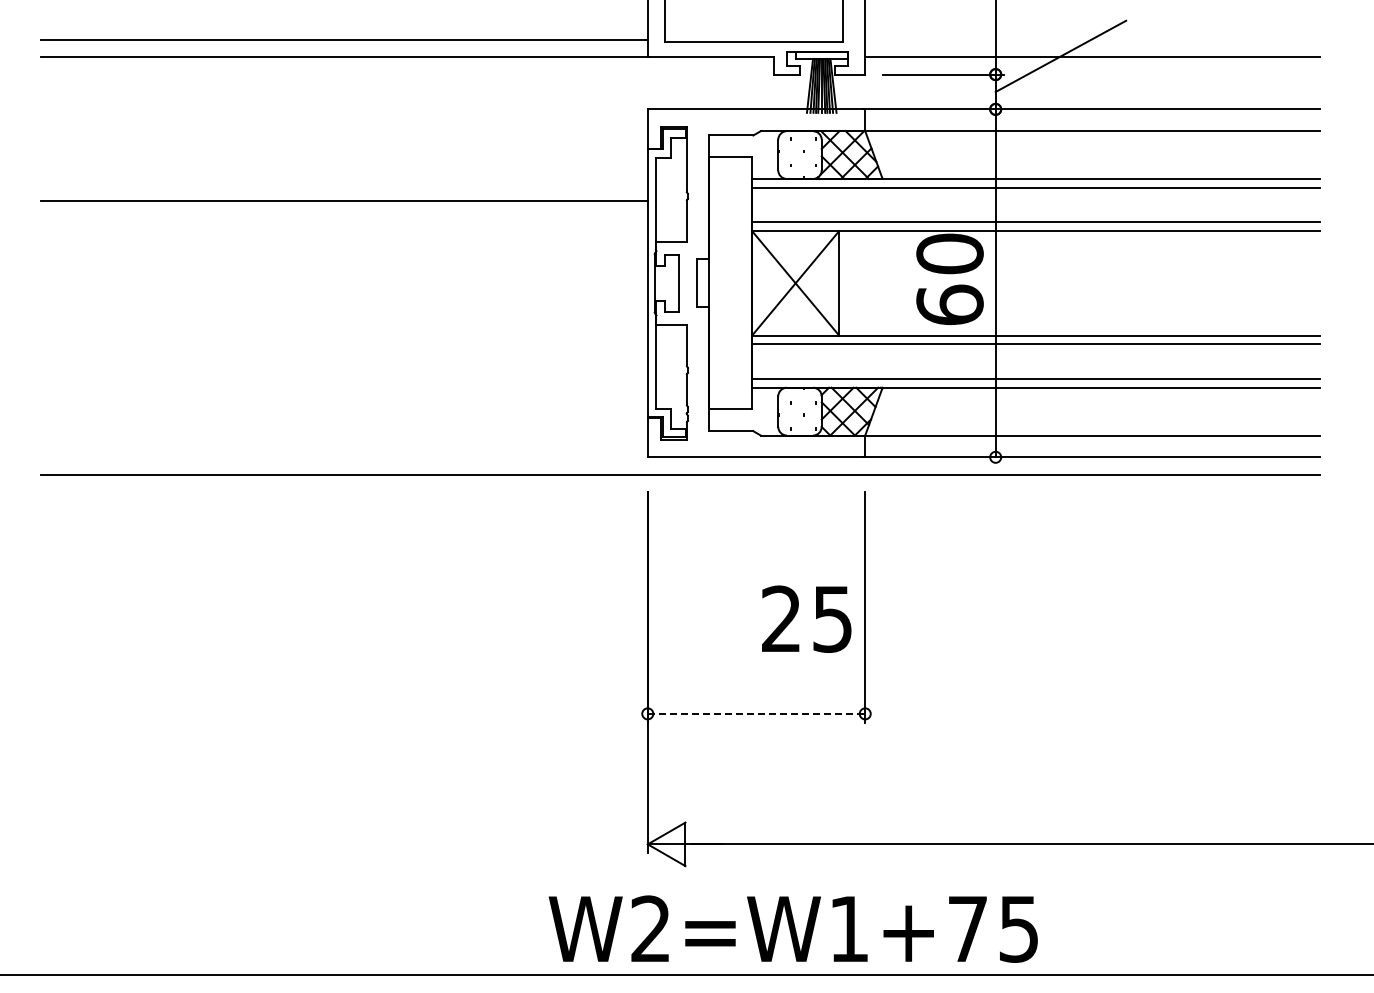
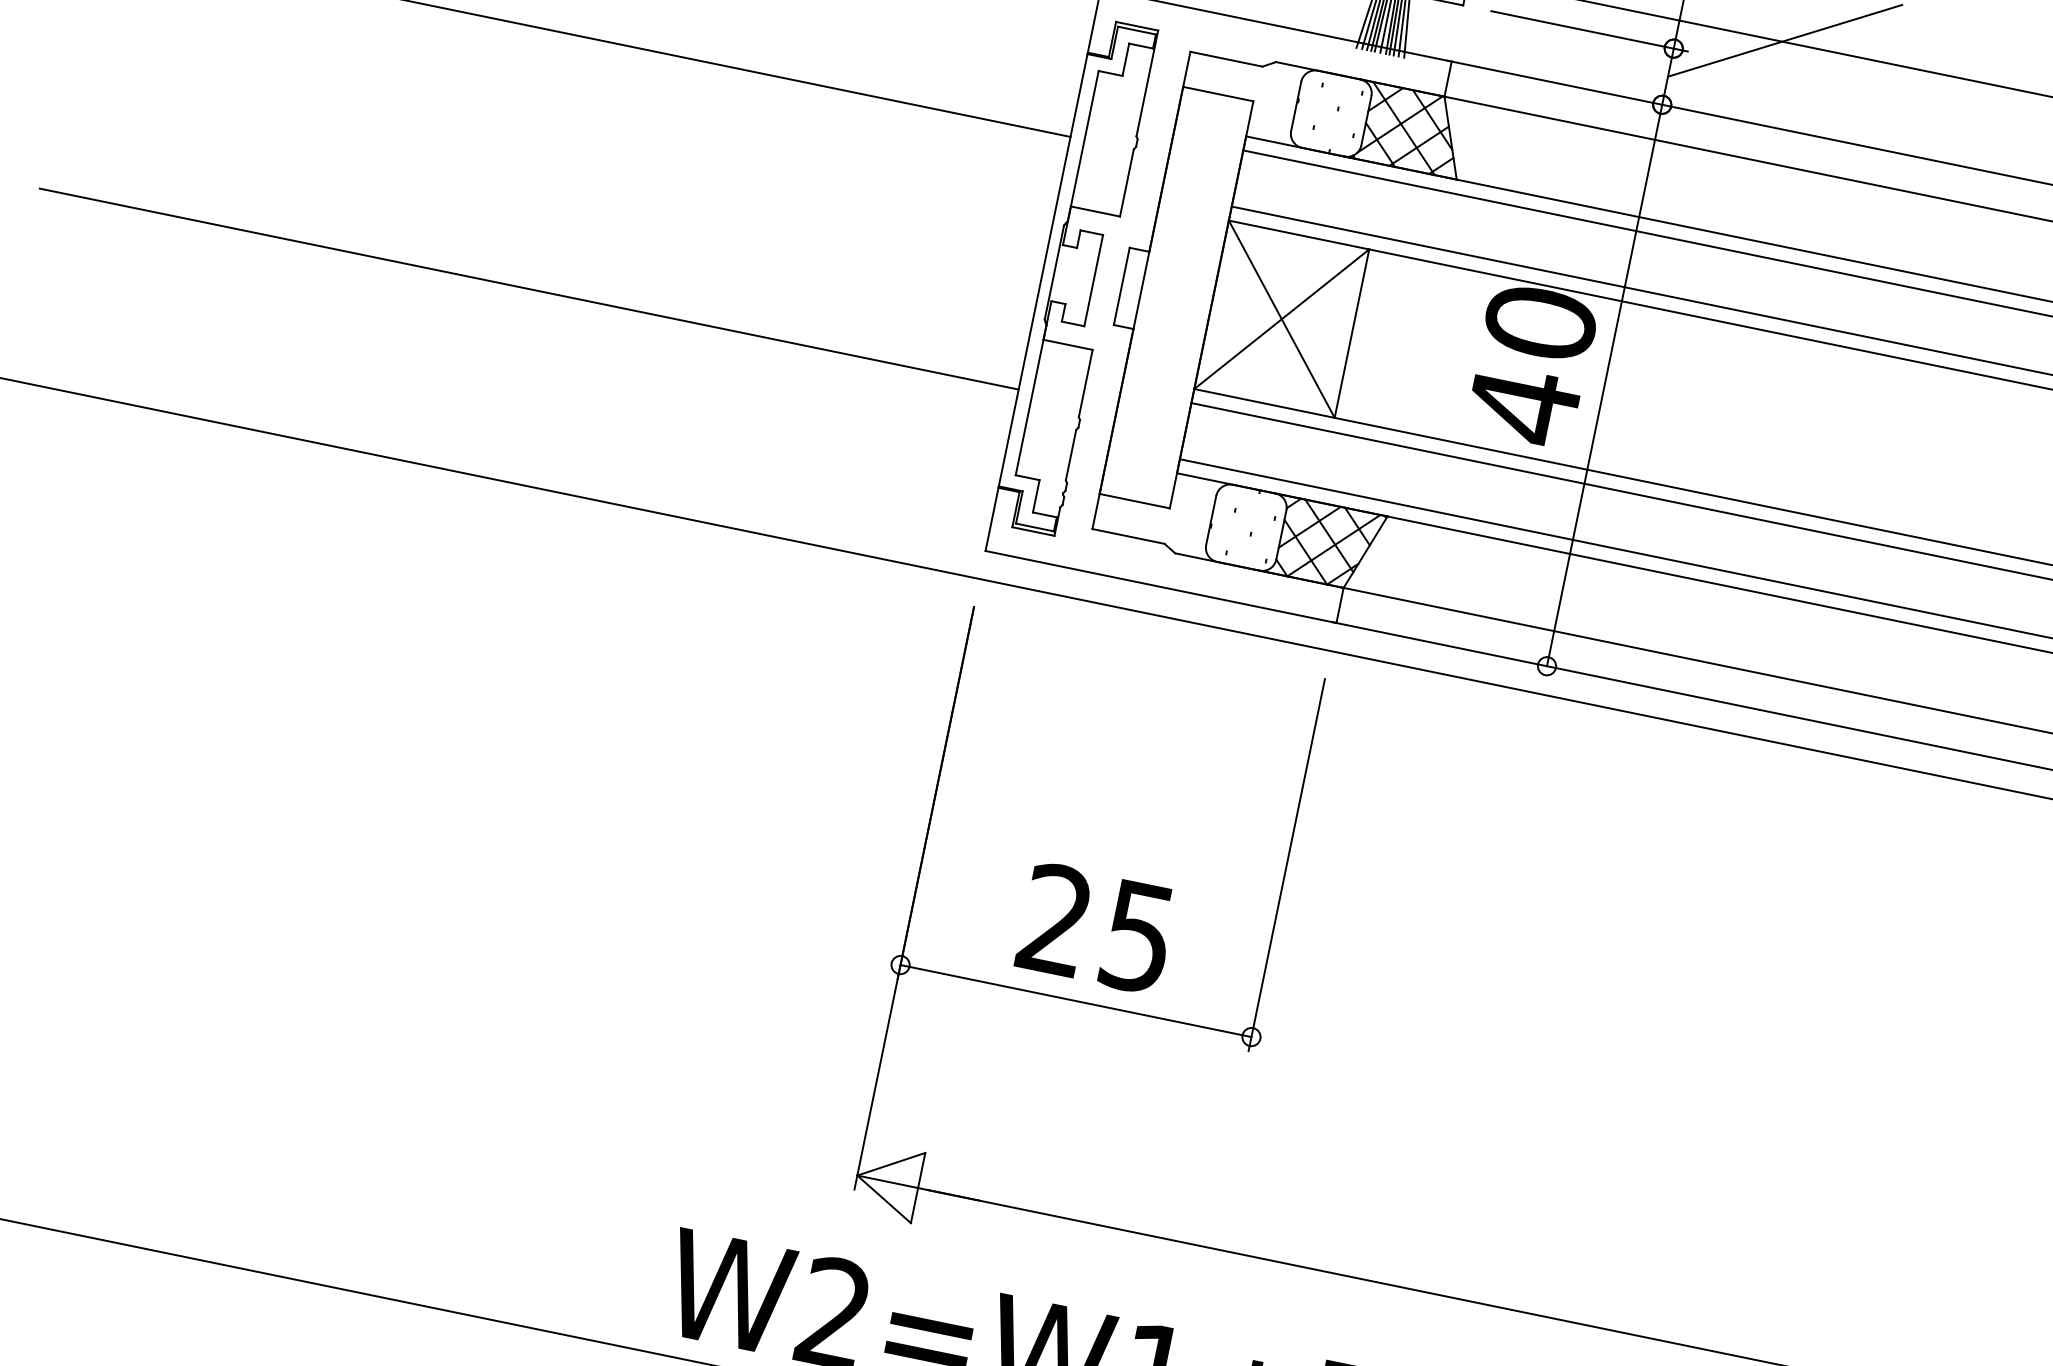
text: (949, 305) -> (1522, 405), 60 -> 40
line: (344, 357) -> (529, 289), added
text: (806, 618) -> (1096, 927), moved
line: (756, 713) -> (1076, 1000), dashed -> solid

